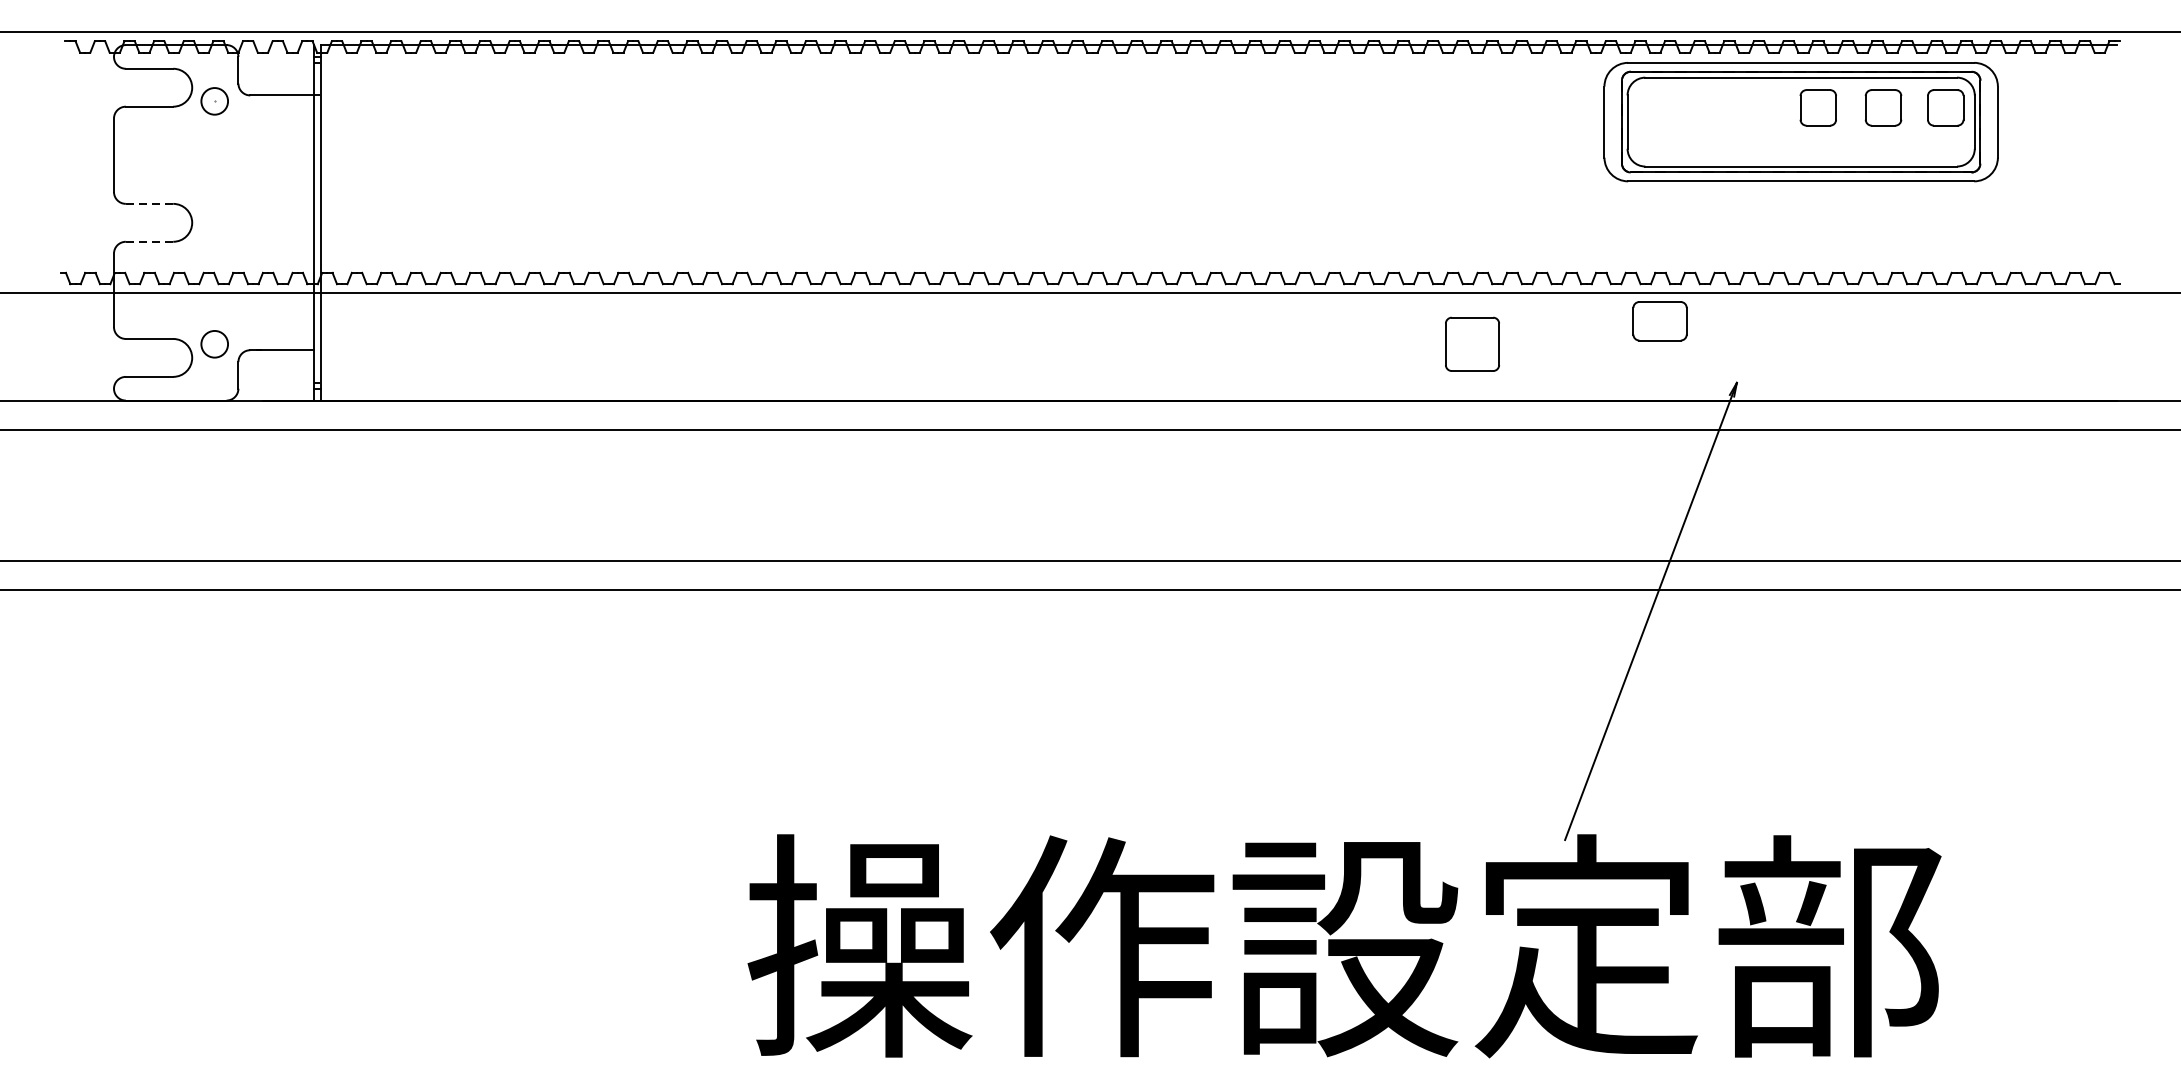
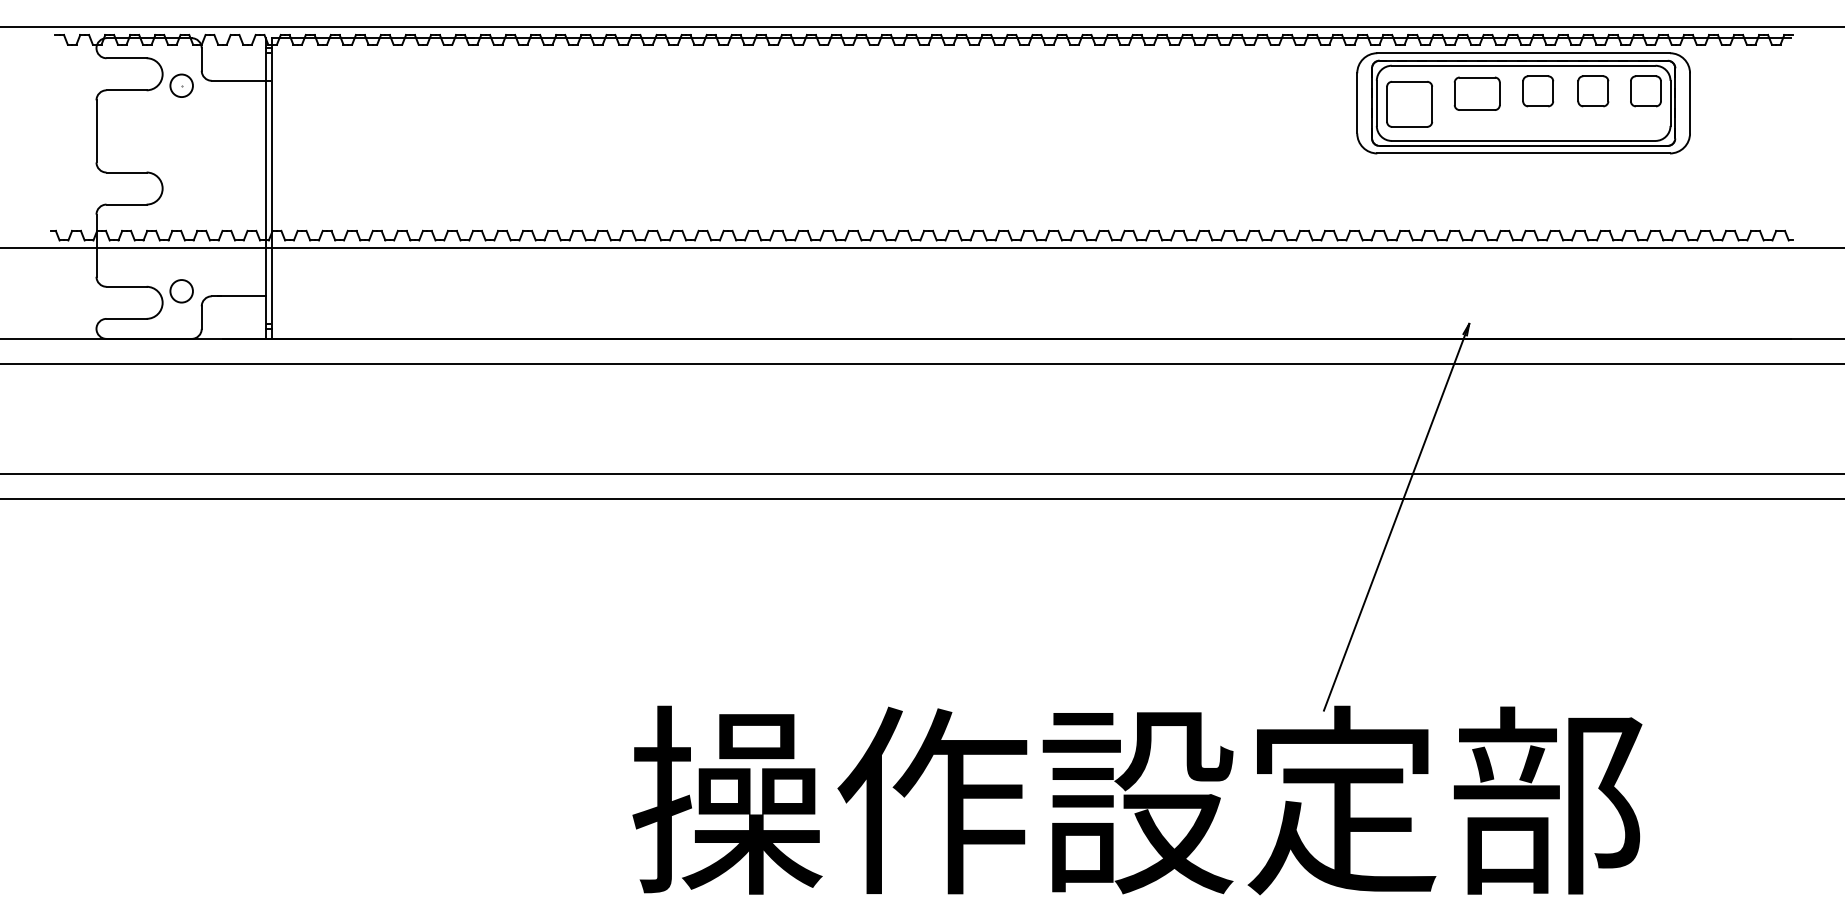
line: (150, 203) -> (127, 172), dashed -> solid
line: (150, 241) -> (127, 204), dashed -> solid
part: (1659, 320) -> (1476, 93), moved
part: (1472, 344) -> (1409, 104), moved

